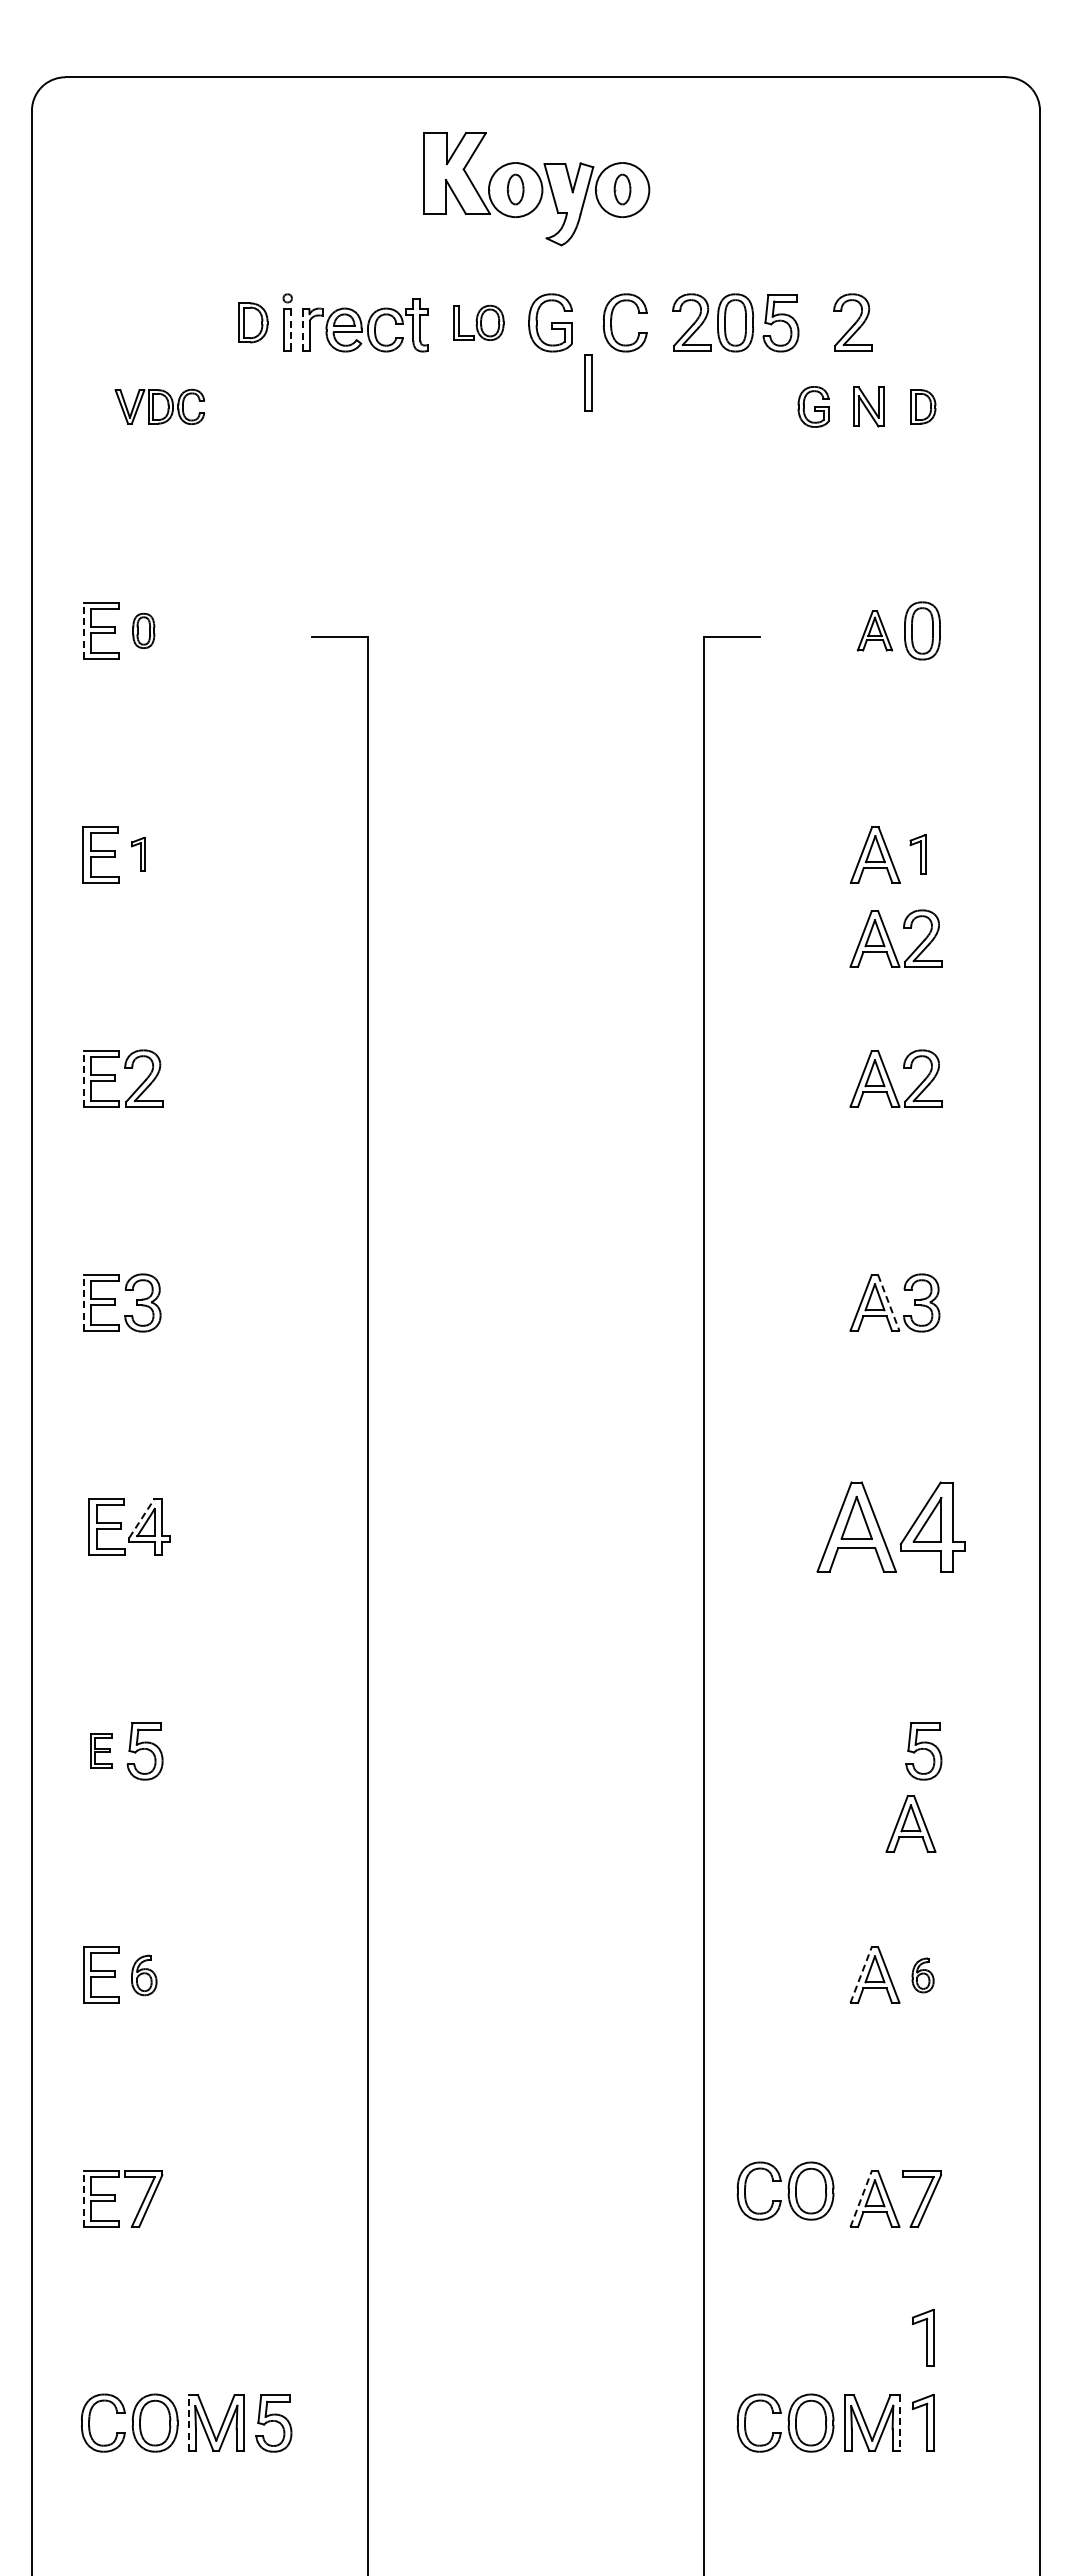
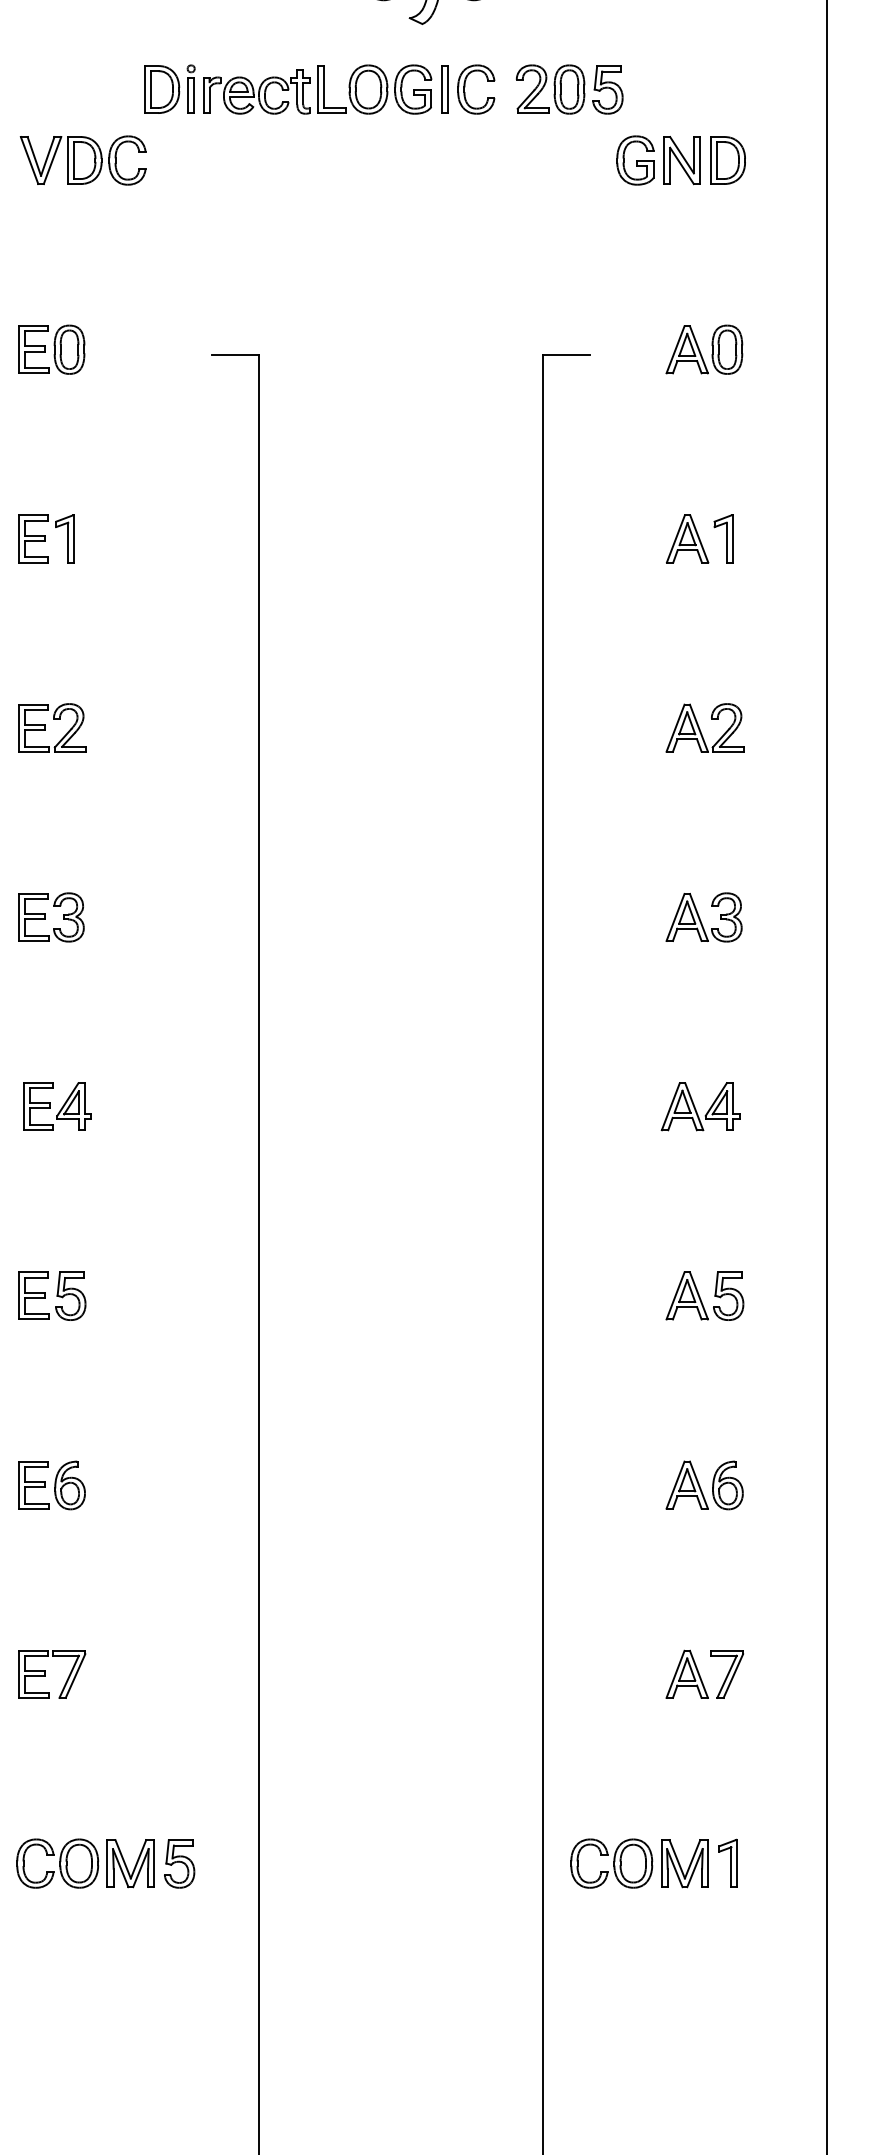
part: (253, 322) -> (162, 89), size x1.43
part: (478, 322) -> (352, 89), size x1.67
part: (852, 322) -> (668, 89), removed
line: (291, 330) -> (194, 95), dashed -> solid
line: (302, 330) -> (203, 95), dashed -> solid
part: (588, 382) -> (445, 89), moved
part: (159, 406) -> (82, 160), size x1.67
part: (813, 406) -> (635, 160), size x1.43
part: (868, 406) -> (681, 160), size x1.43
part: (923, 406) -> (728, 160), size x1.67
line: (83, 630) -> (18, 349), dashed -> solid
part: (143, 630) -> (69, 349), size x1.67
part: (874, 630) -> (686, 349), size x1.43
part: (137, 854) -> (64, 538), size x1.67
part: (917, 854) -> (723, 538), size x1.43
part: (895, 938) -> (704, 609), removed
line: (83, 1079) -> (18, 728), dashed -> solid
line: (83, 1303) -> (18, 917), dashed -> solid
line: (888, 1303) -> (698, 917), dashed -> solid
line: (141, 1518) -> (67, 1099), dashed -> solid
part: (890, 1526) -> (700, 1106), size x0.62
part: (101, 1750) -> (33, 1295), size x1.67
part: (910, 1823) -> (686, 1295), moved
part: (143, 1975) -> (69, 1485), size x1.43
line: (861, 1975) -> (675, 1485), dashed -> solid
part: (922, 1975) -> (727, 1485), size x1.67
part: (785, 2190) -> (611, 1667), removed
line: (83, 2199) -> (18, 1674), dashed -> solid
line: (861, 2199) -> (675, 1674), dashed -> solid
part: (923, 2337) -> (728, 1791), removed
line: (188, 2423) -> (107, 1863), dashed -> solid
line: (899, 2423) -> (707, 1863), dashed -> solid

